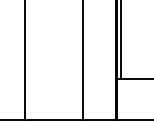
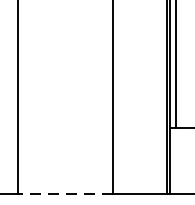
line: (53, 119) -> (65, 194), solid -> dashed

